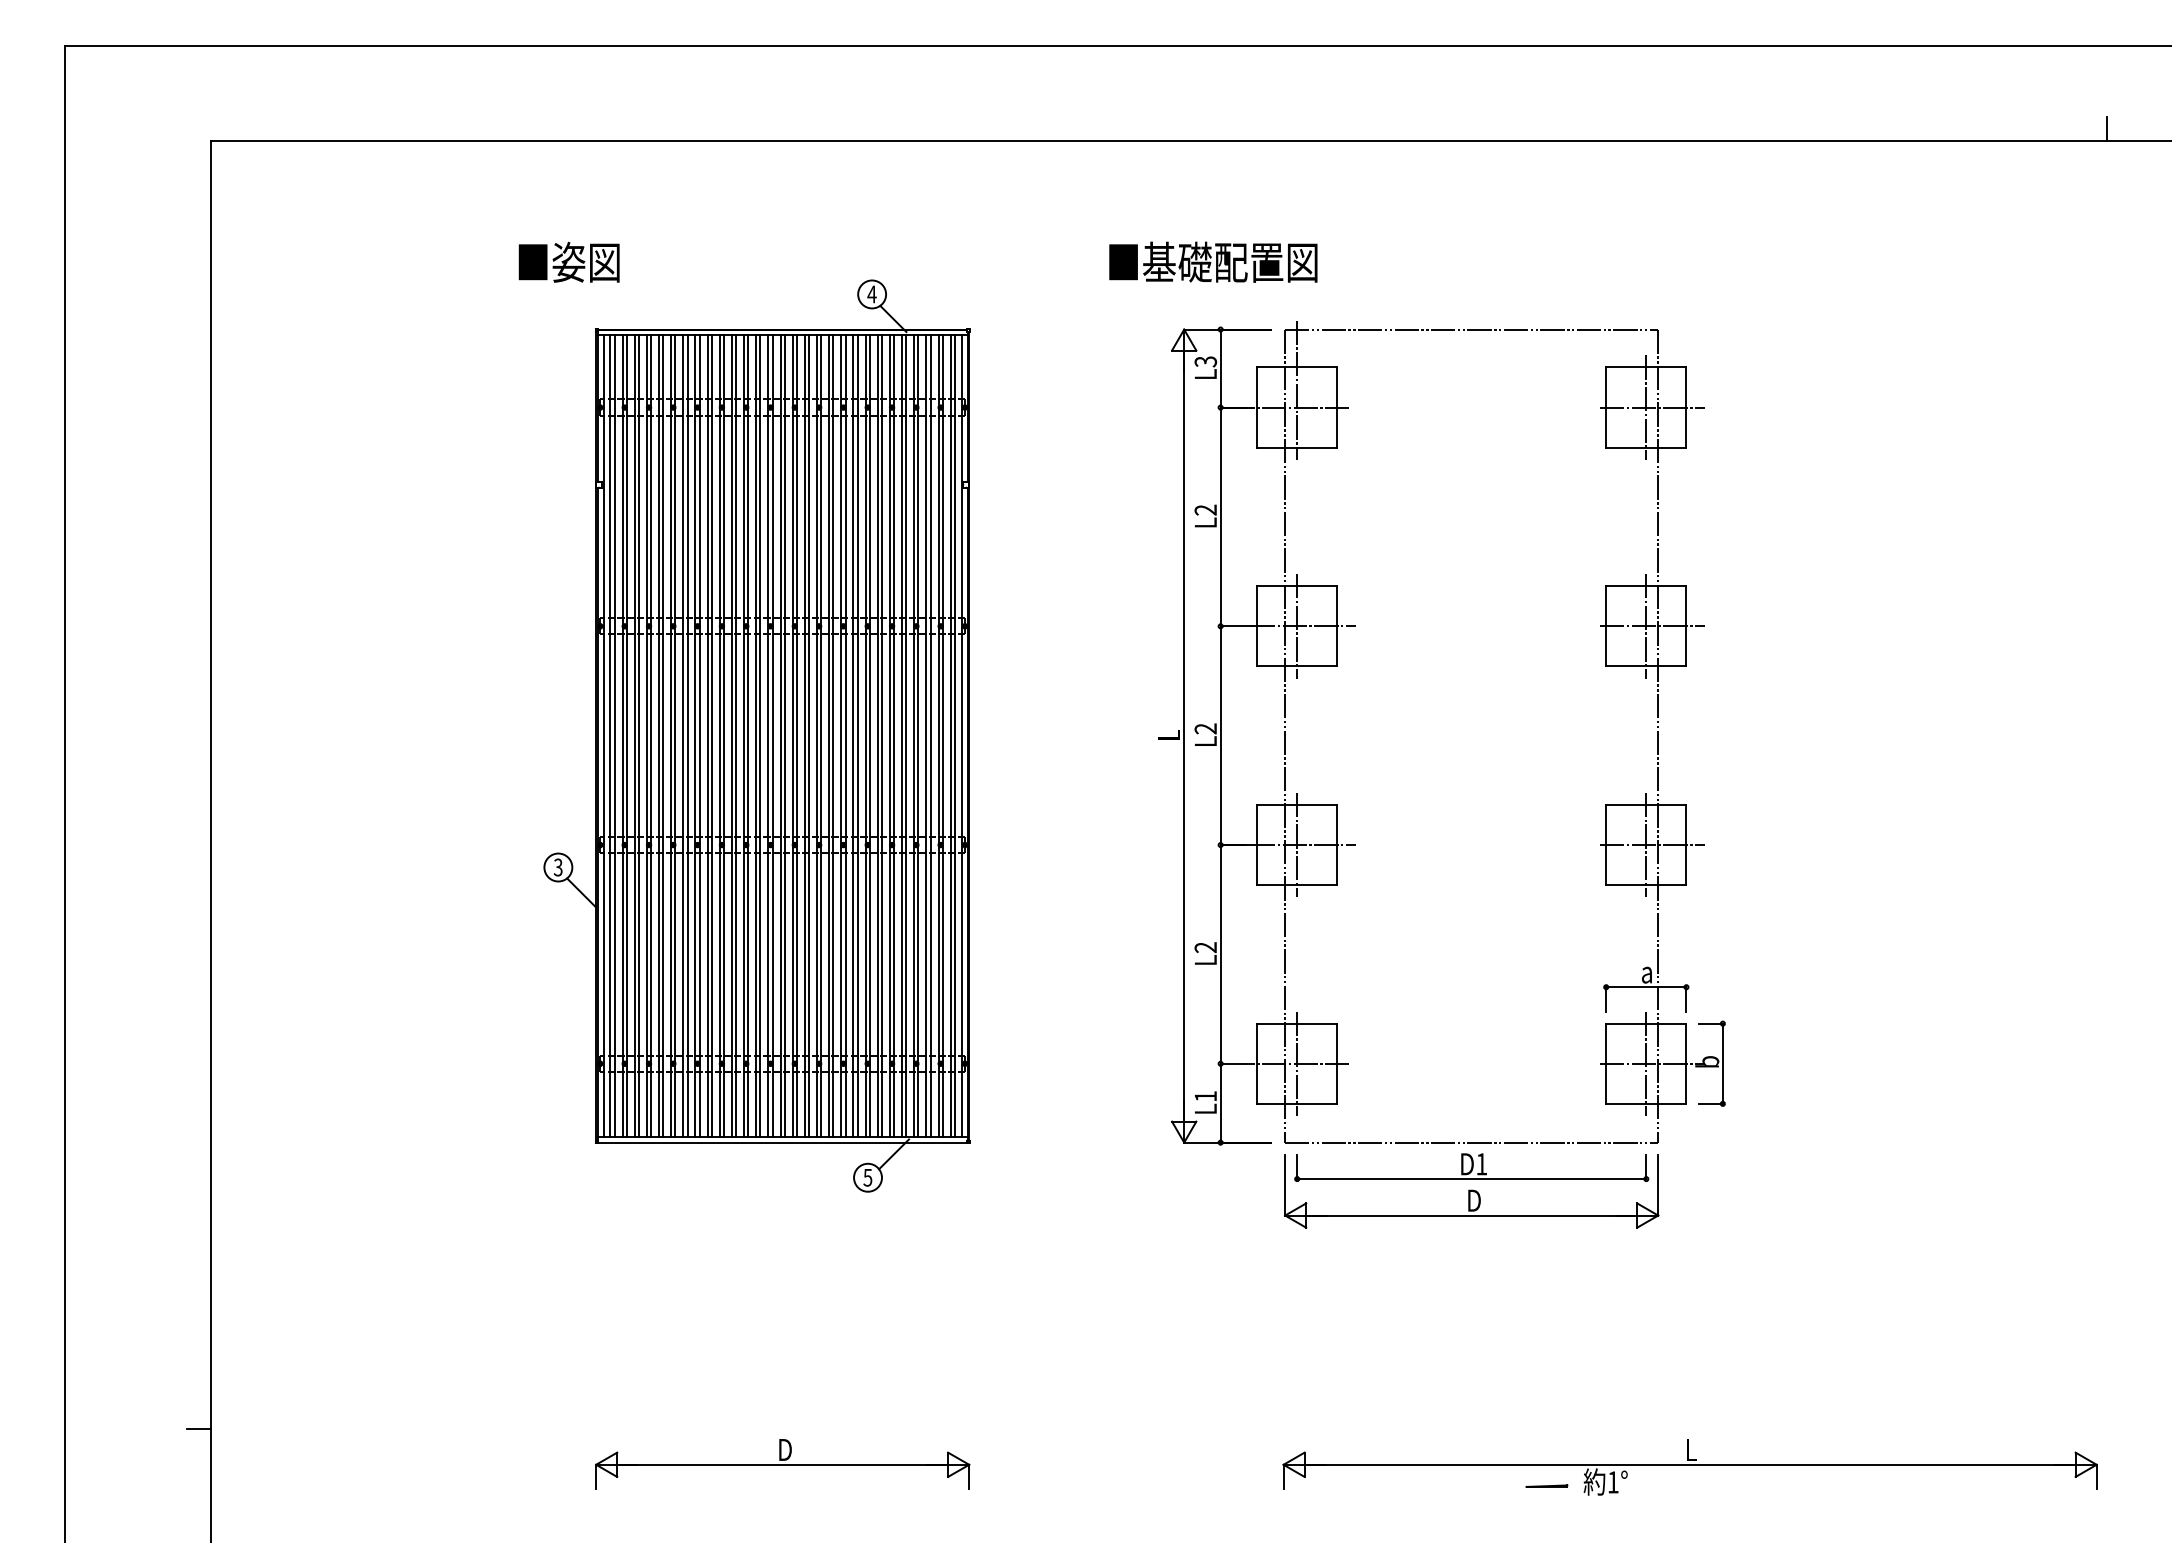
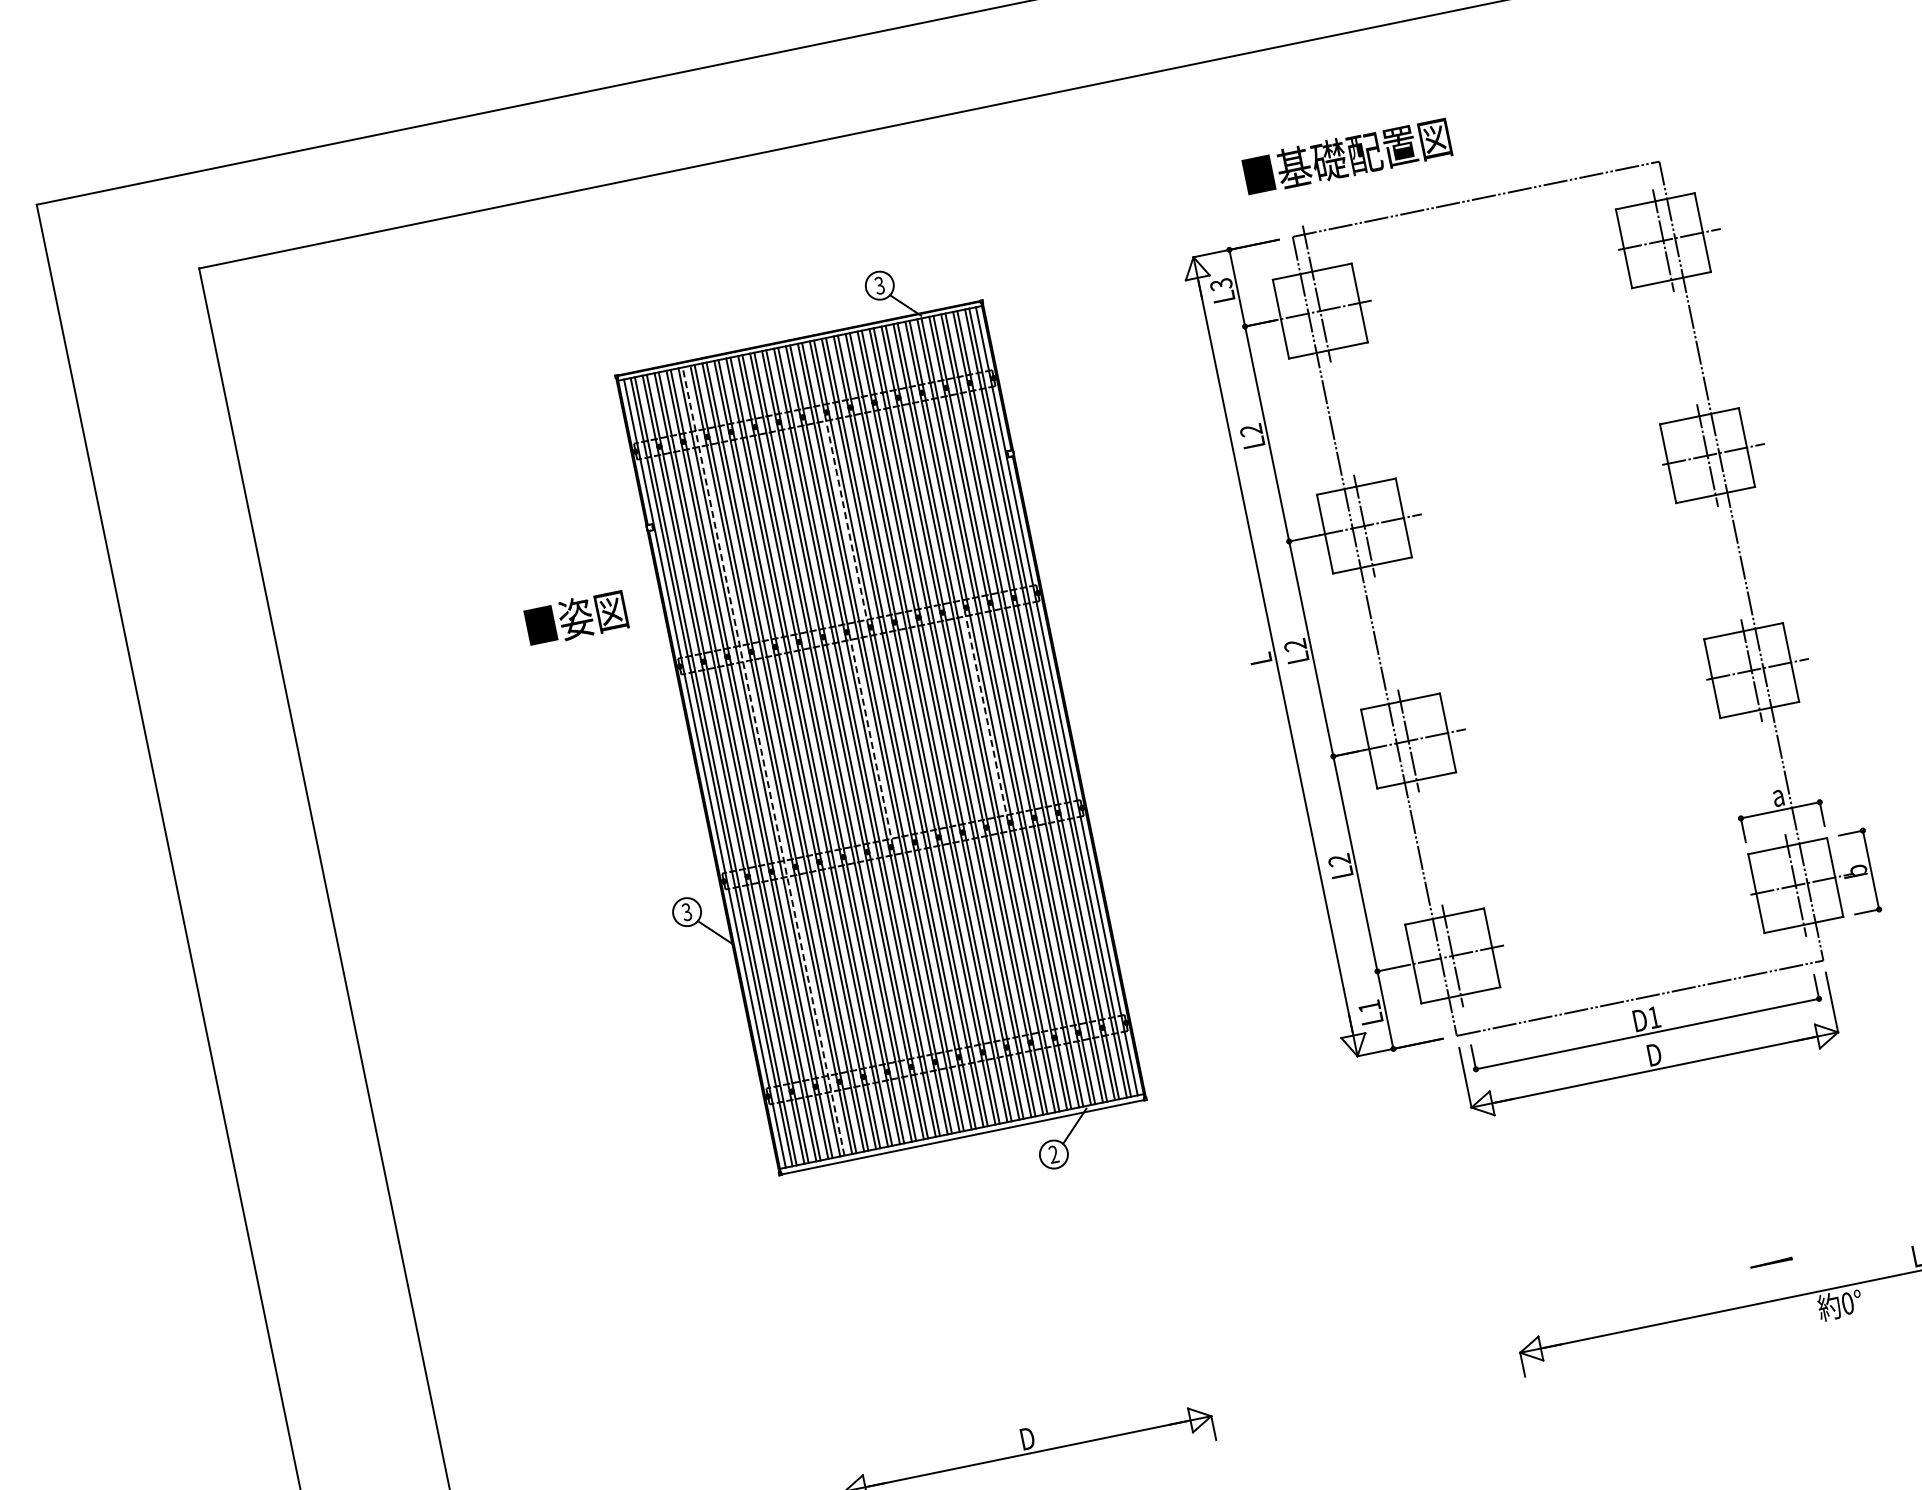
text: (568, 261) -> (575, 617), moved
text: (1213, 261) -> (1347, 156), moved
text: (871, 294) -> (879, 285), 4 -> 3
line: (792, 516) -> (846, 519), solid -> dashed
line: (663, 735) -> (763, 761), solid -> dashed
line: (772, 735) -> (870, 739), solid -> dashed
line: (889, 735) -> (985, 715), solid -> dashed
text: (867, 1177) -> (1053, 1154), 5 -> 2
text: (1613, 1482) -> (1848, 1303), 1° -> 0°
line: (1546, 1485) -> (1770, 1262), moved

